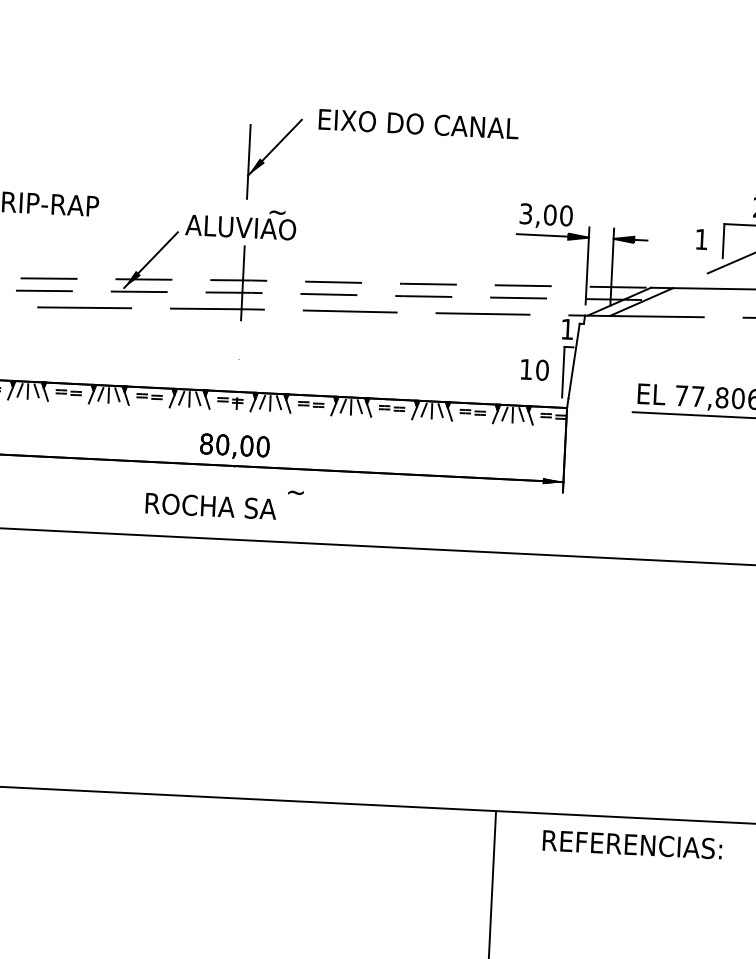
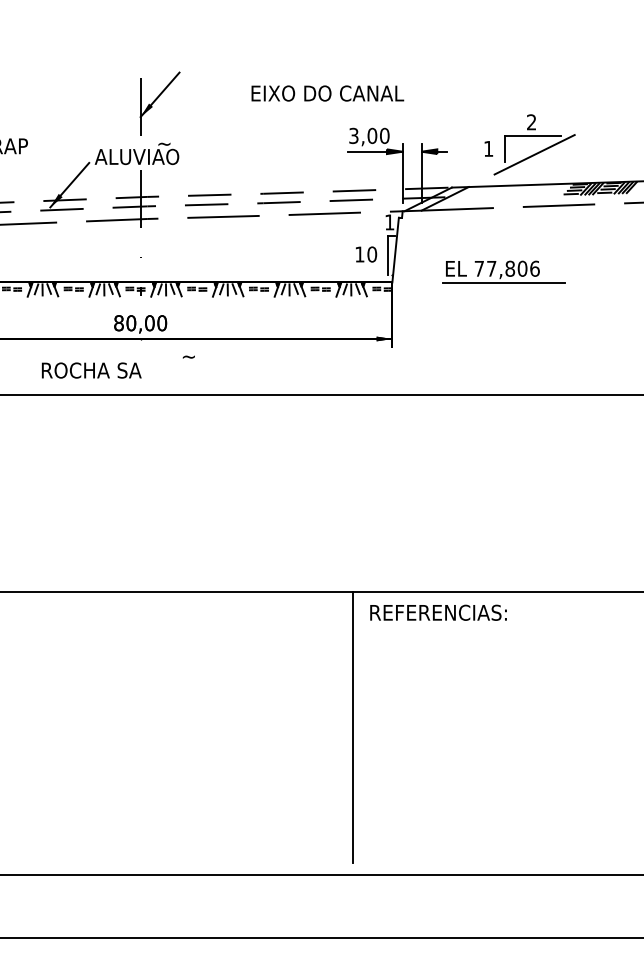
text: (418, 124) -> (327, 93), moved
text: (210, 506) -> (91, 370), moved
text: (632, 844) -> (438, 612), moved

